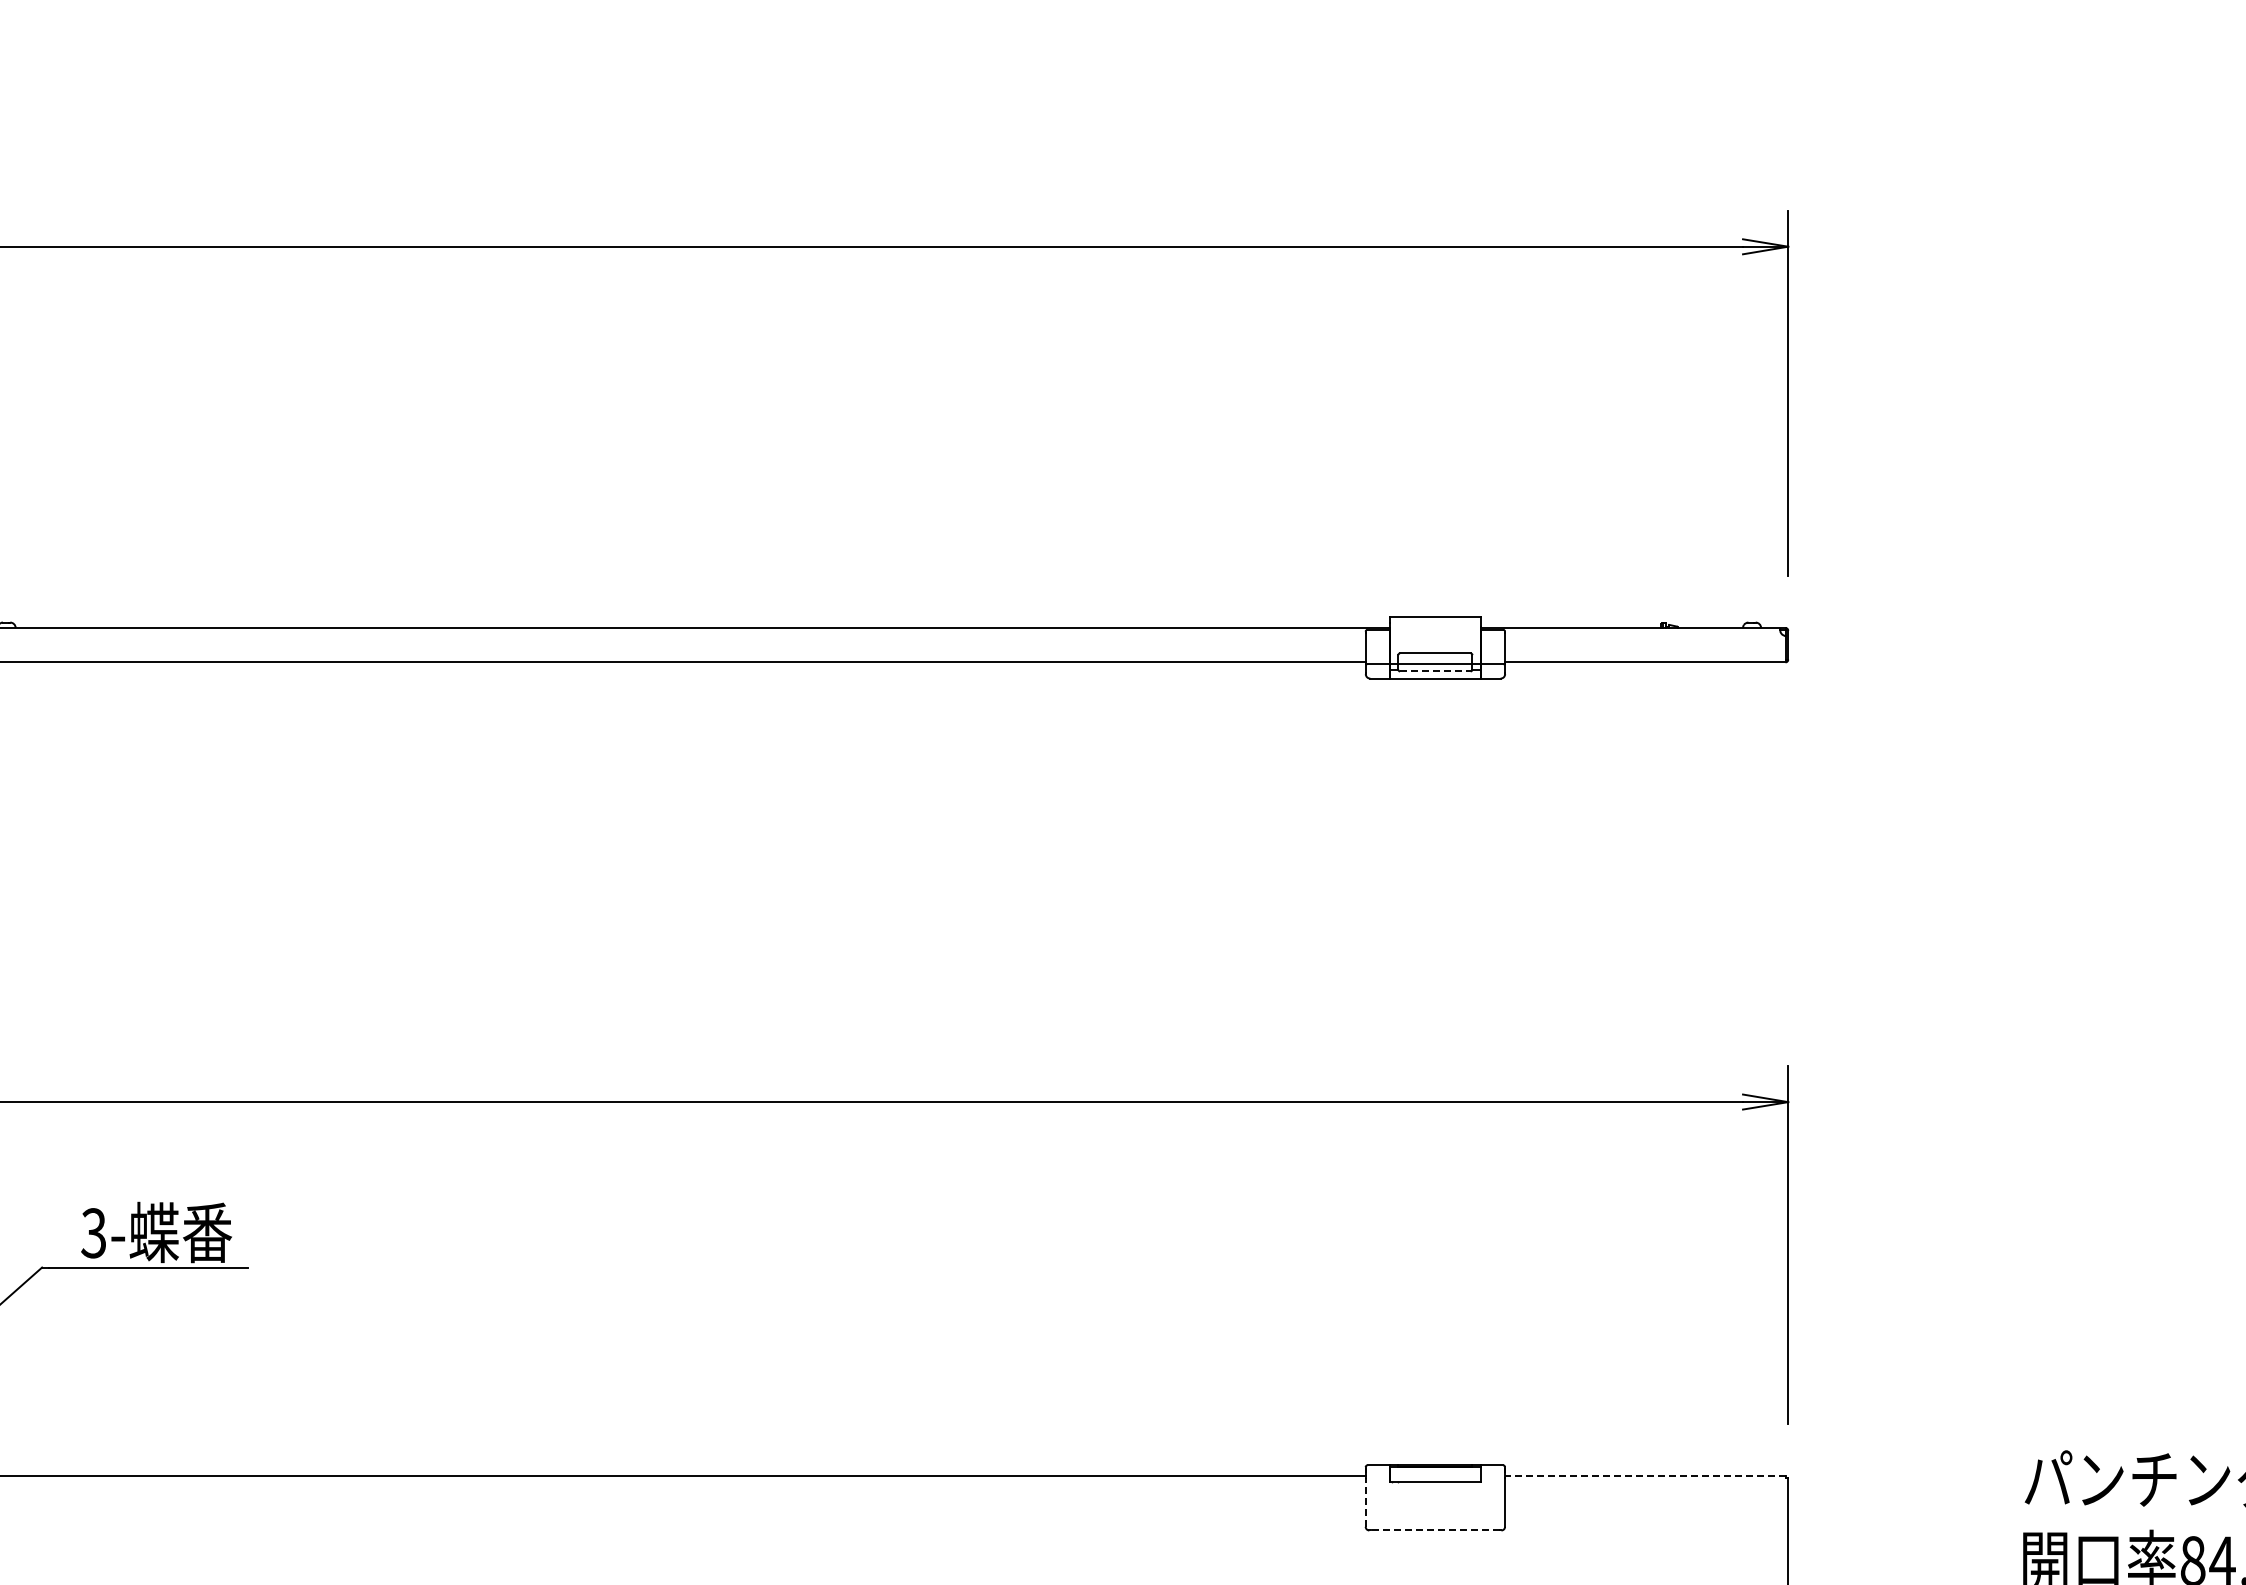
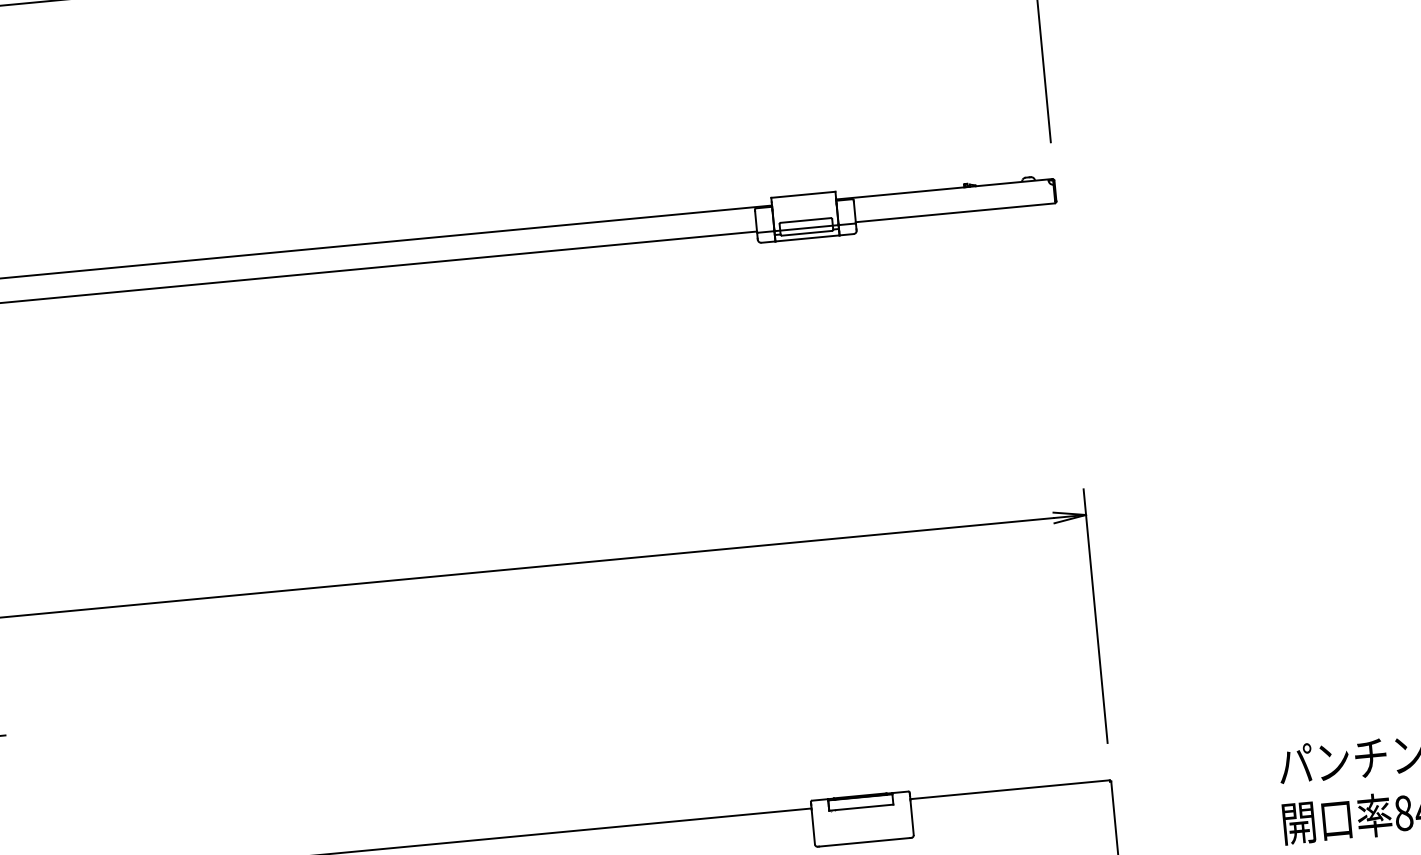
line: (1435, 671) -> (807, 233), dashed -> solid
line: (1645, 1476) -> (1009, 789), dashed -> solid
line: (1365, 1501) -> (813, 826), dashed -> solid
line: (1434, 1530) -> (863, 842), dashed -> solid

